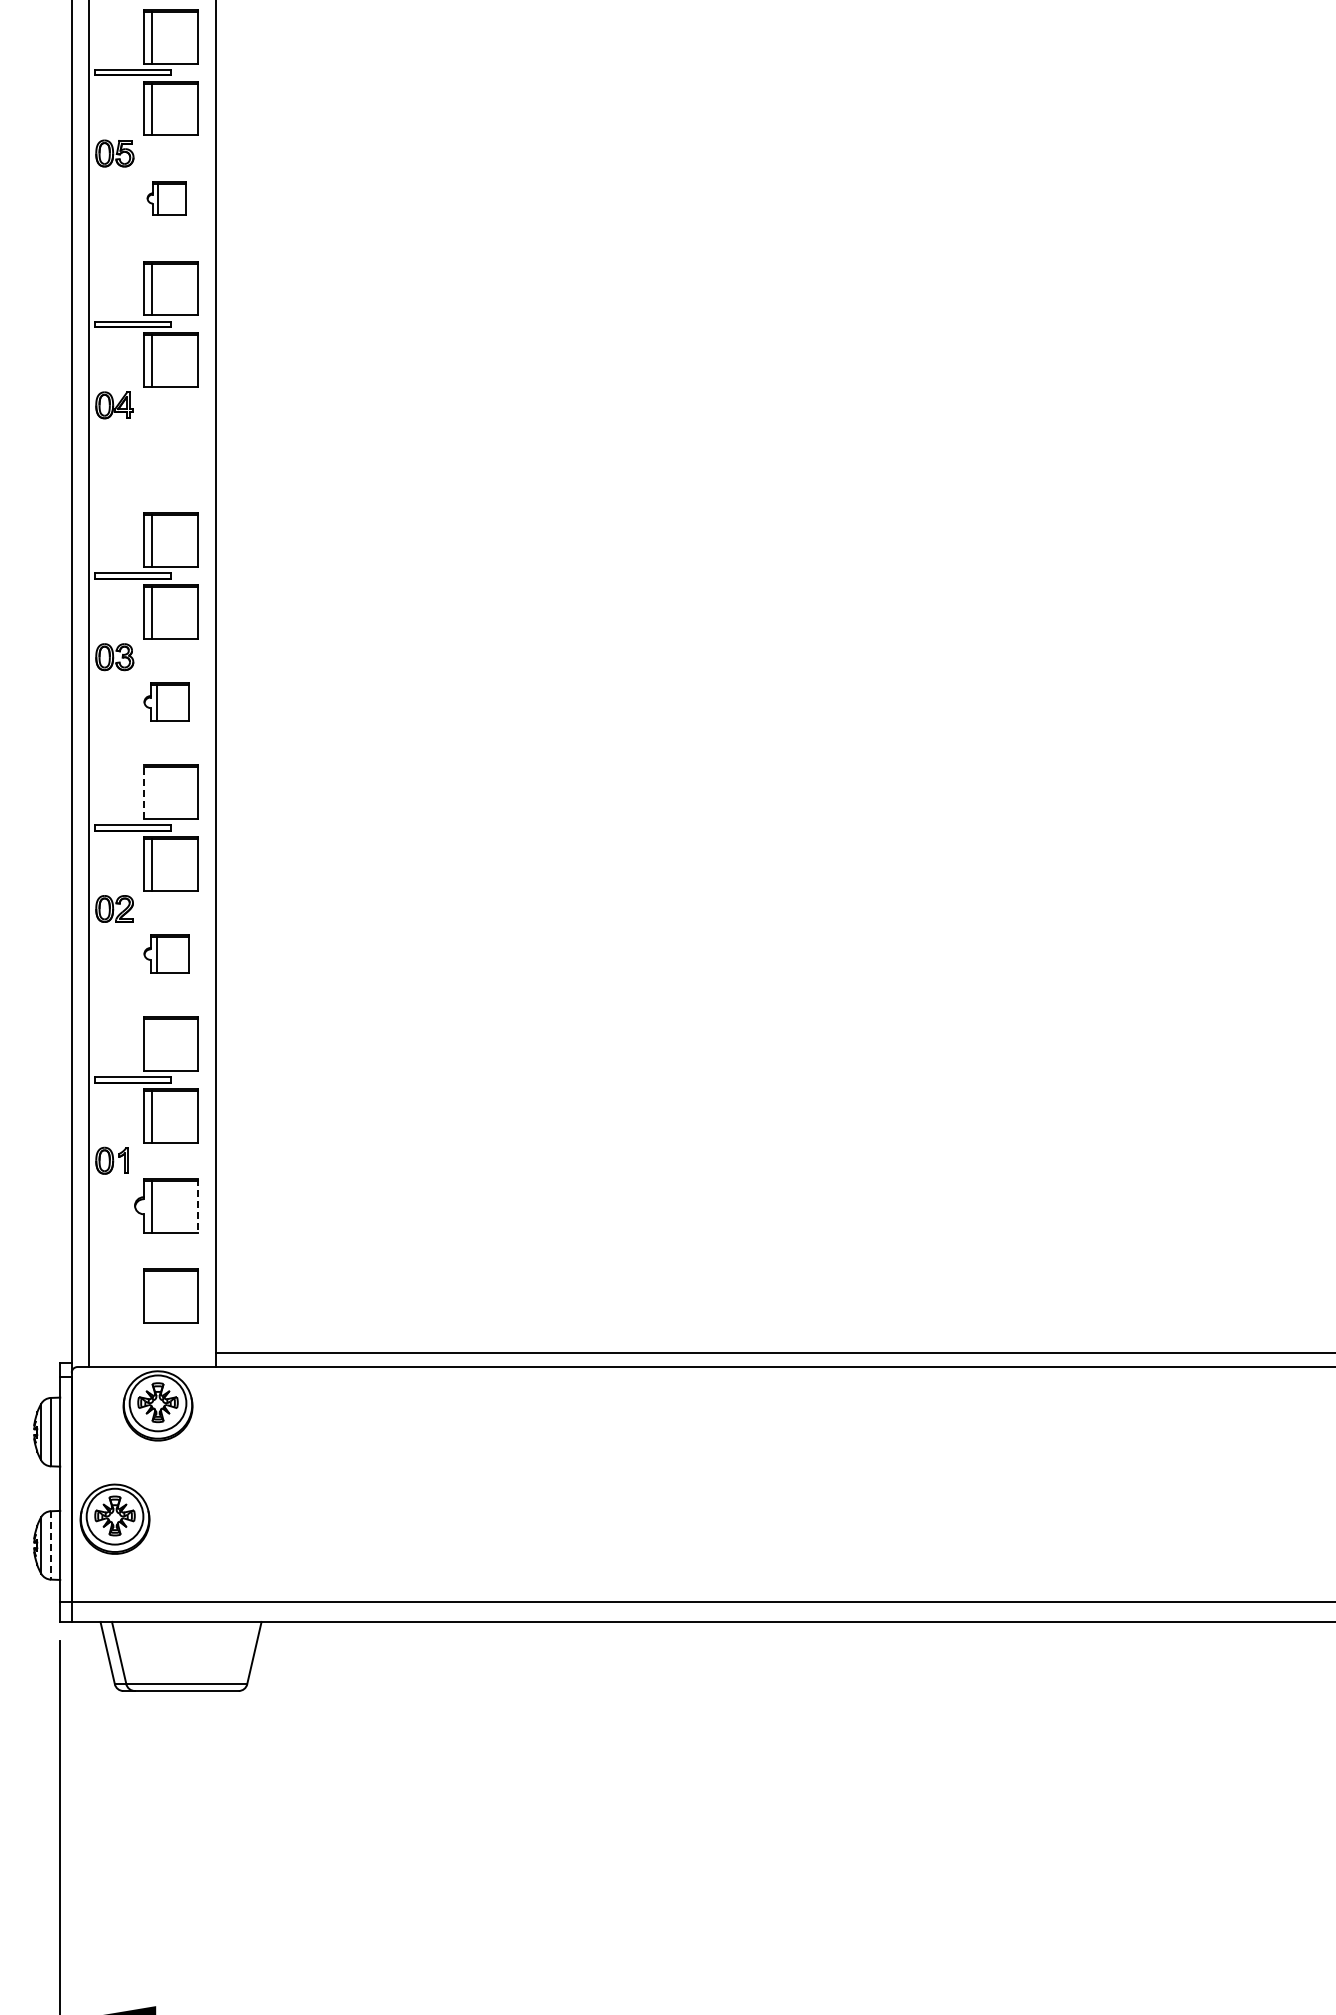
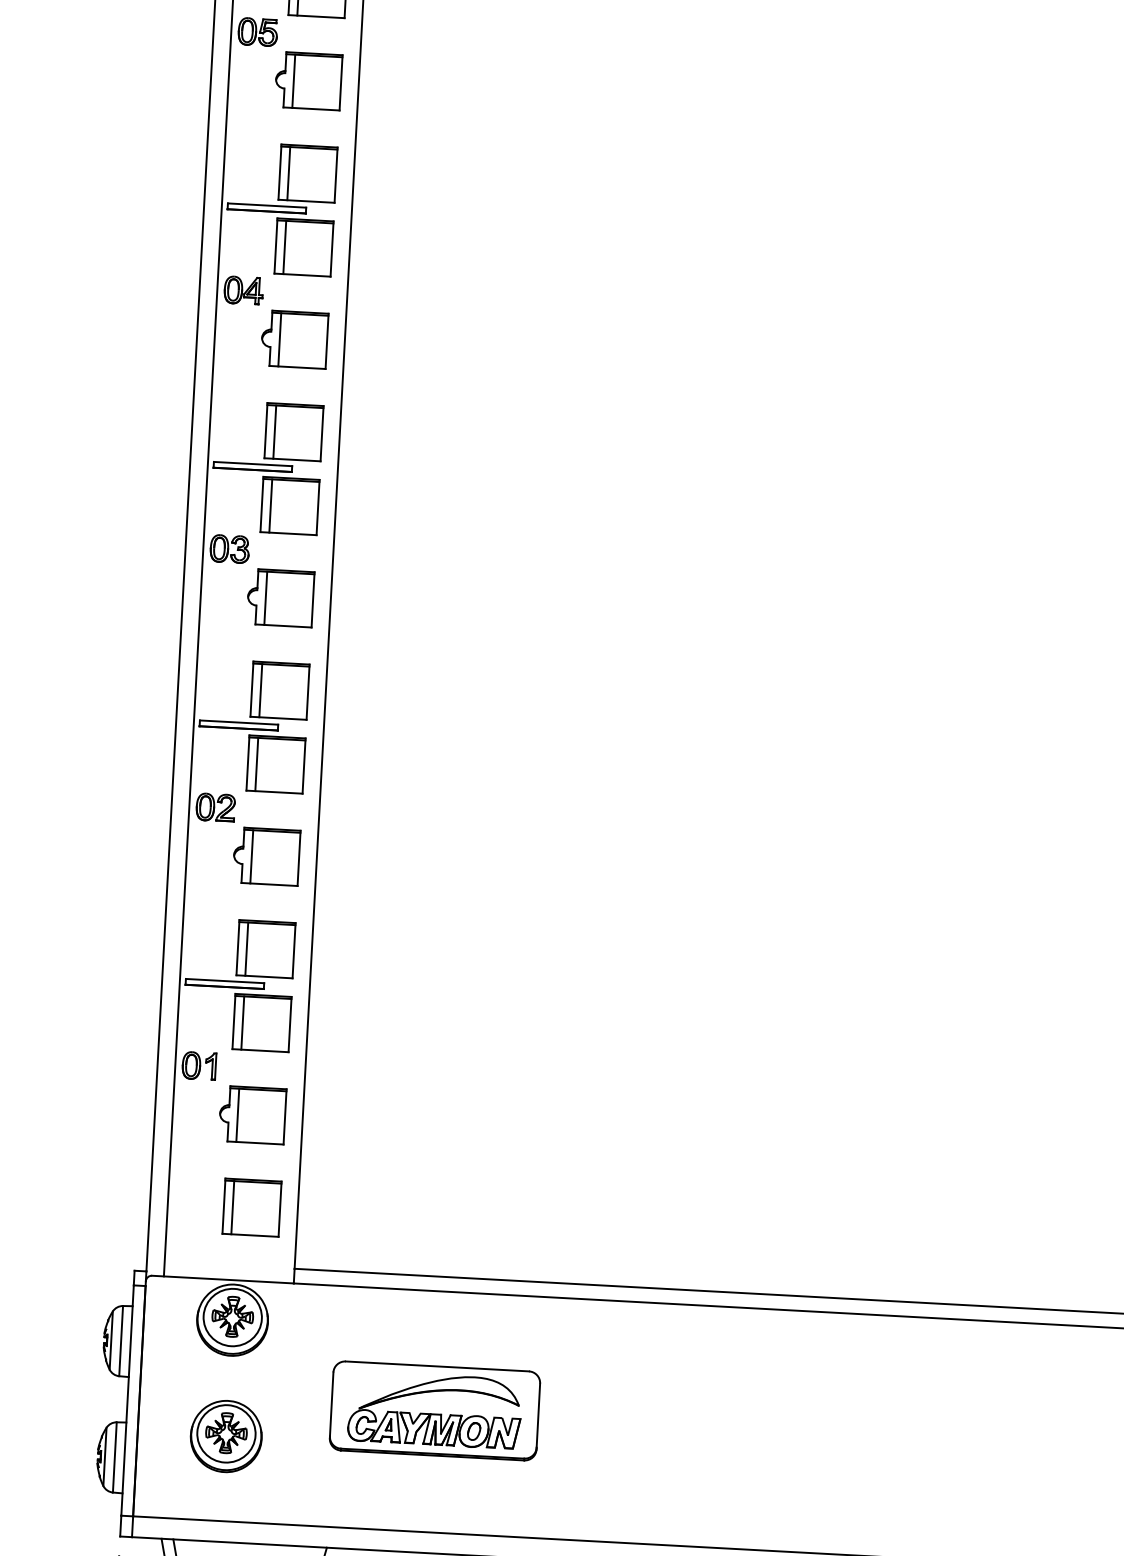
part: (166, 198) -> (308, 81), size x1.67
part: (166, 449) -> (294, 338), added
part: (166, 701) -> (280, 597), size x1.43
line: (143, 792) -> (251, 689), dashed -> solid
line: (152, 792) -> (261, 690), added
part: (166, 953) -> (266, 856), size x1.43
line: (152, 1044) -> (247, 948), added
line: (198, 1205) -> (285, 1116), dashed -> solid
line: (152, 1296) -> (233, 1207), added
part: (358, 1483) -> (434, 1410), added
part: (114, 1518) -> (225, 1435), moved
line: (50, 1545) -> (114, 1457), dashed -> solid

